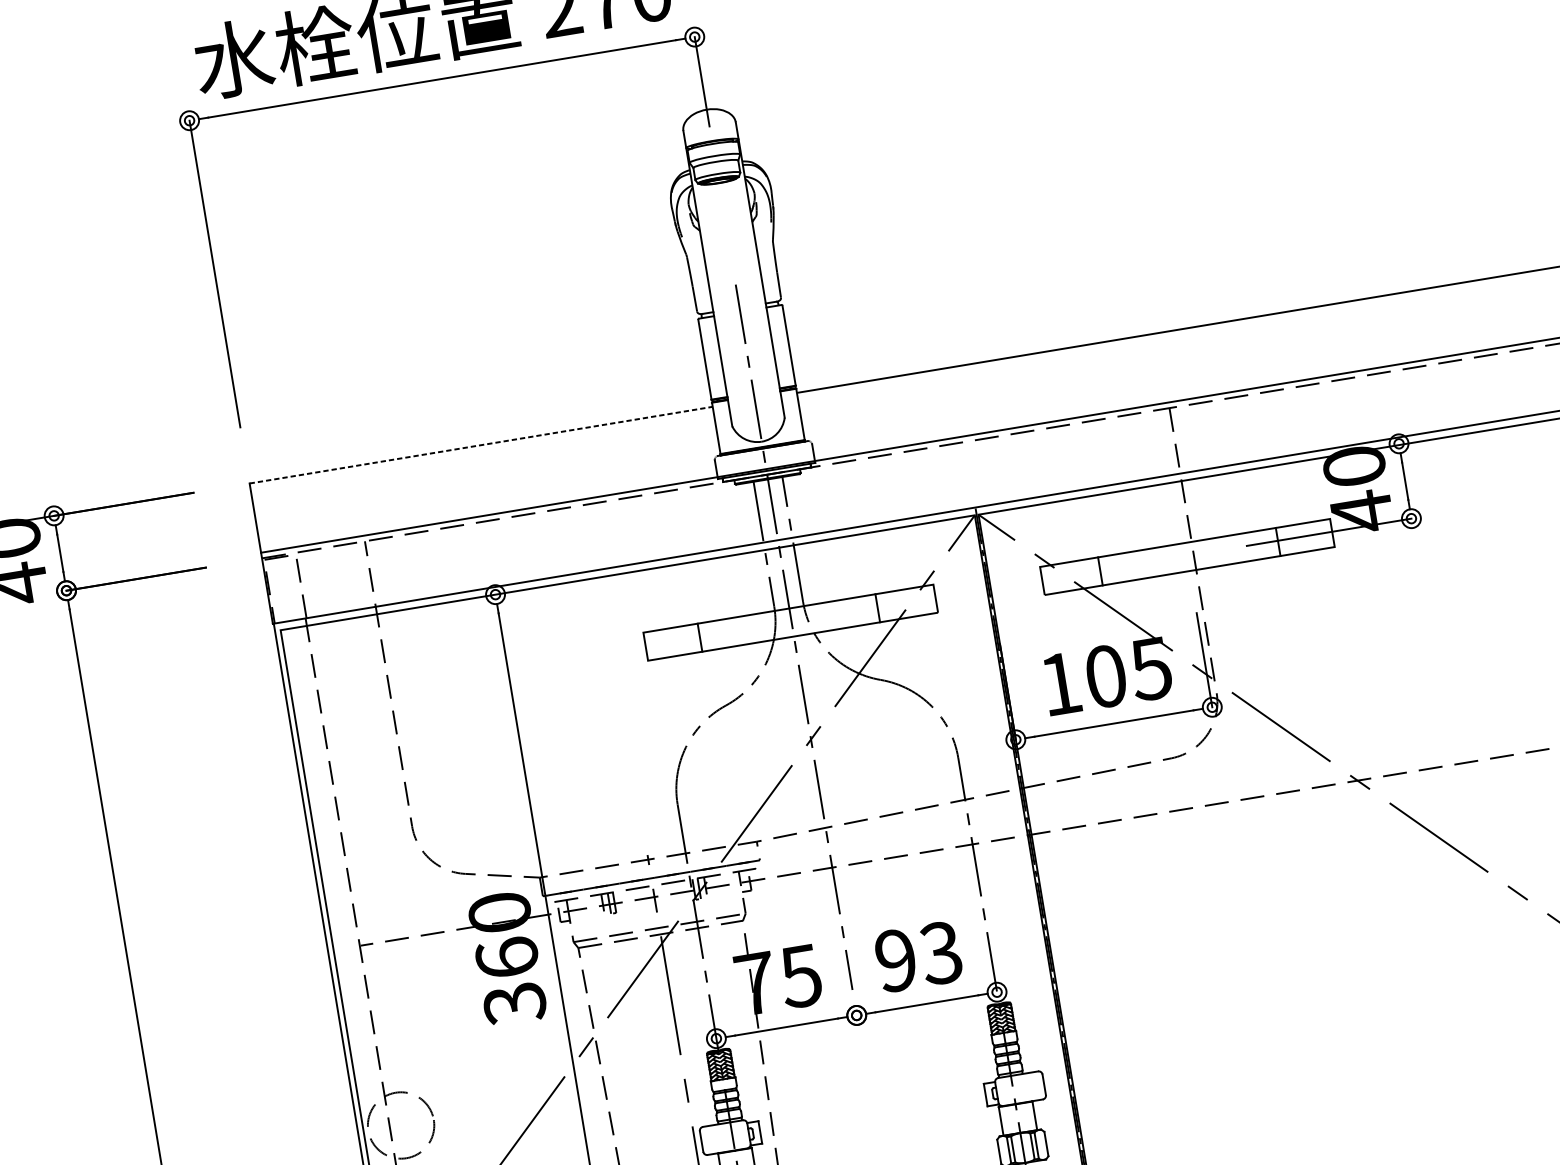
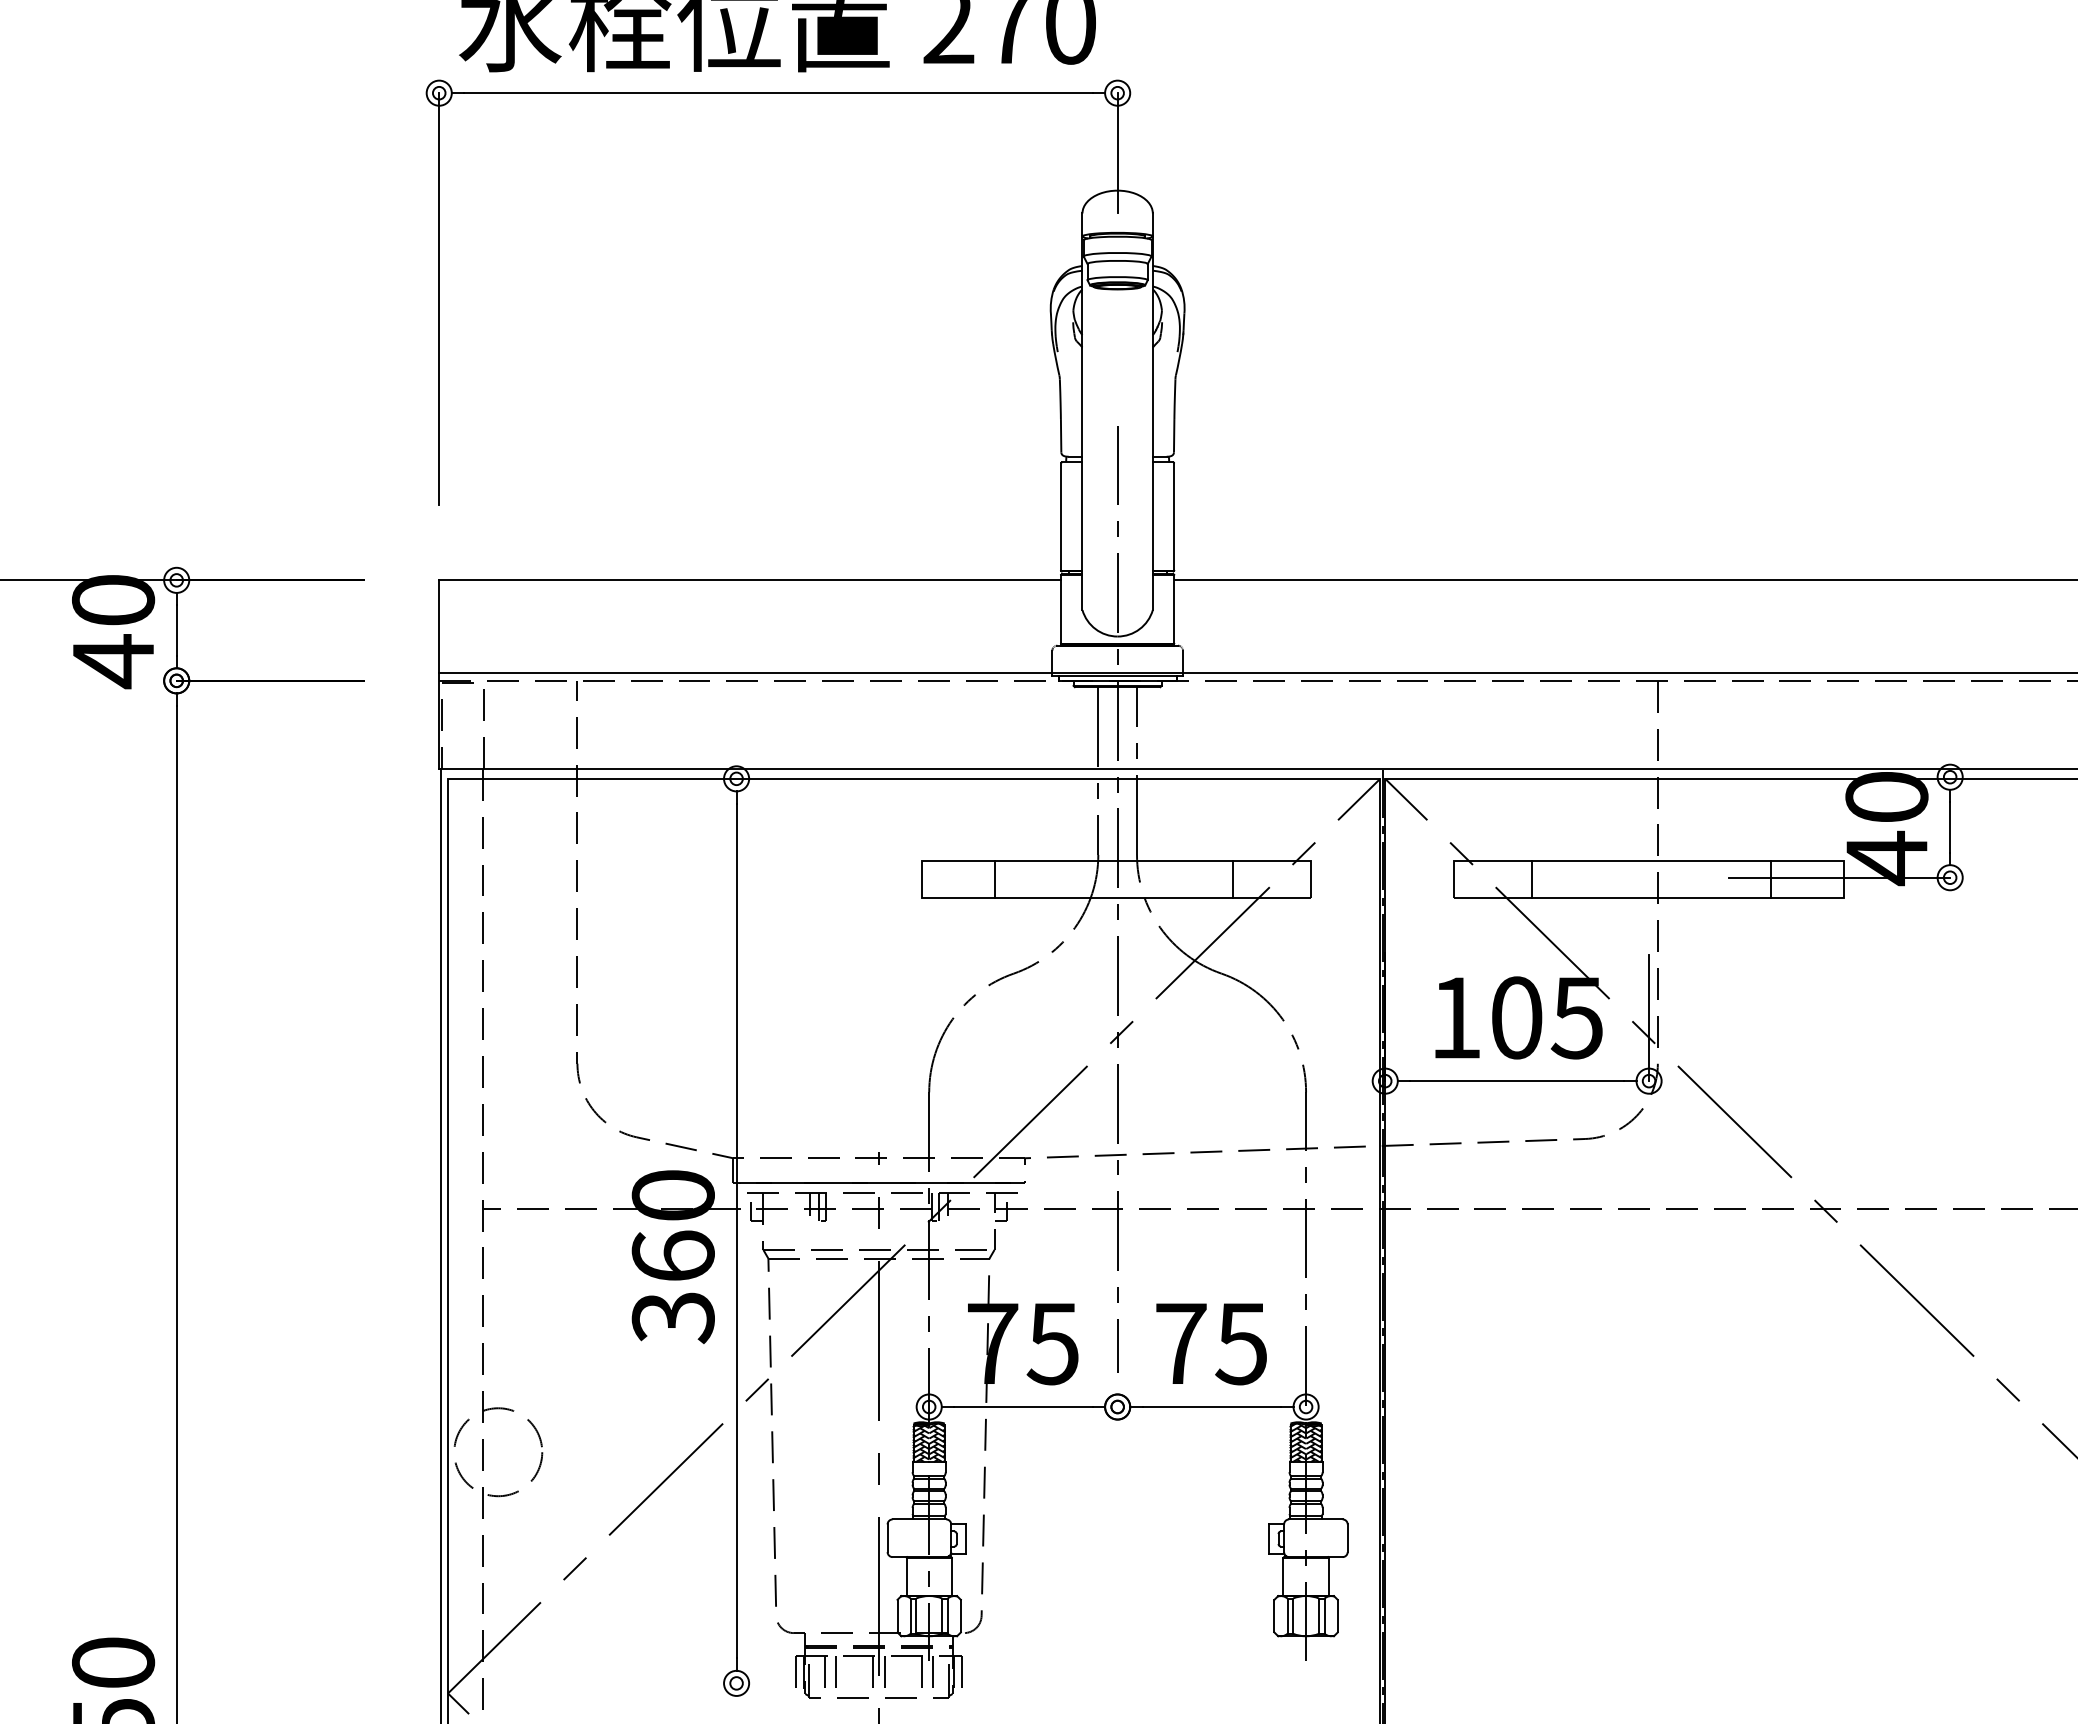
line: (481, 445) -> (750, 580), dashed -> solid
text: (918, 956) -> (1210, 1343), 93 -> 75

